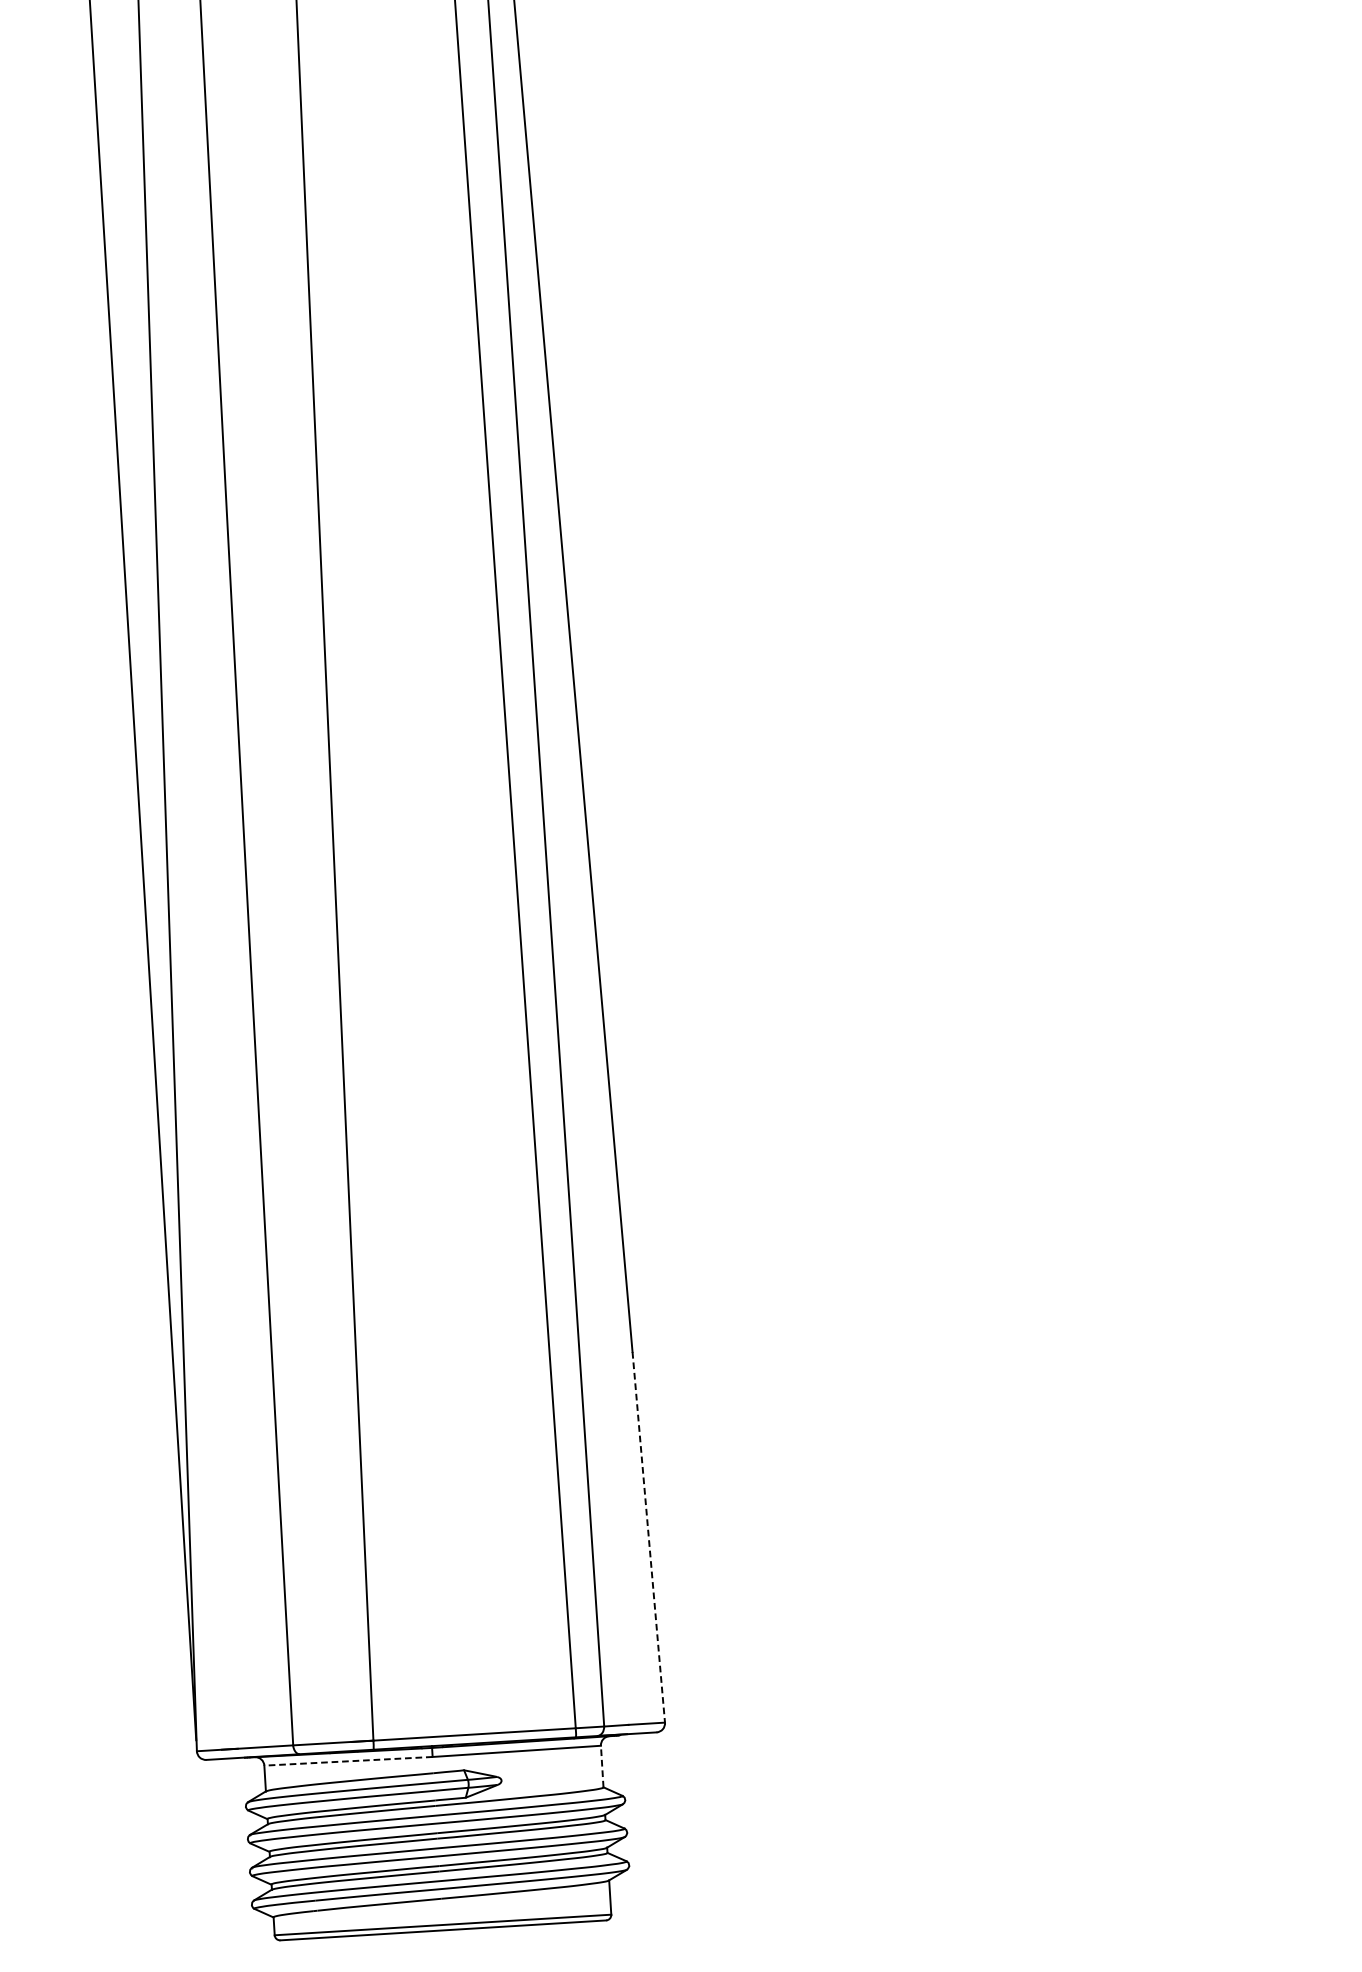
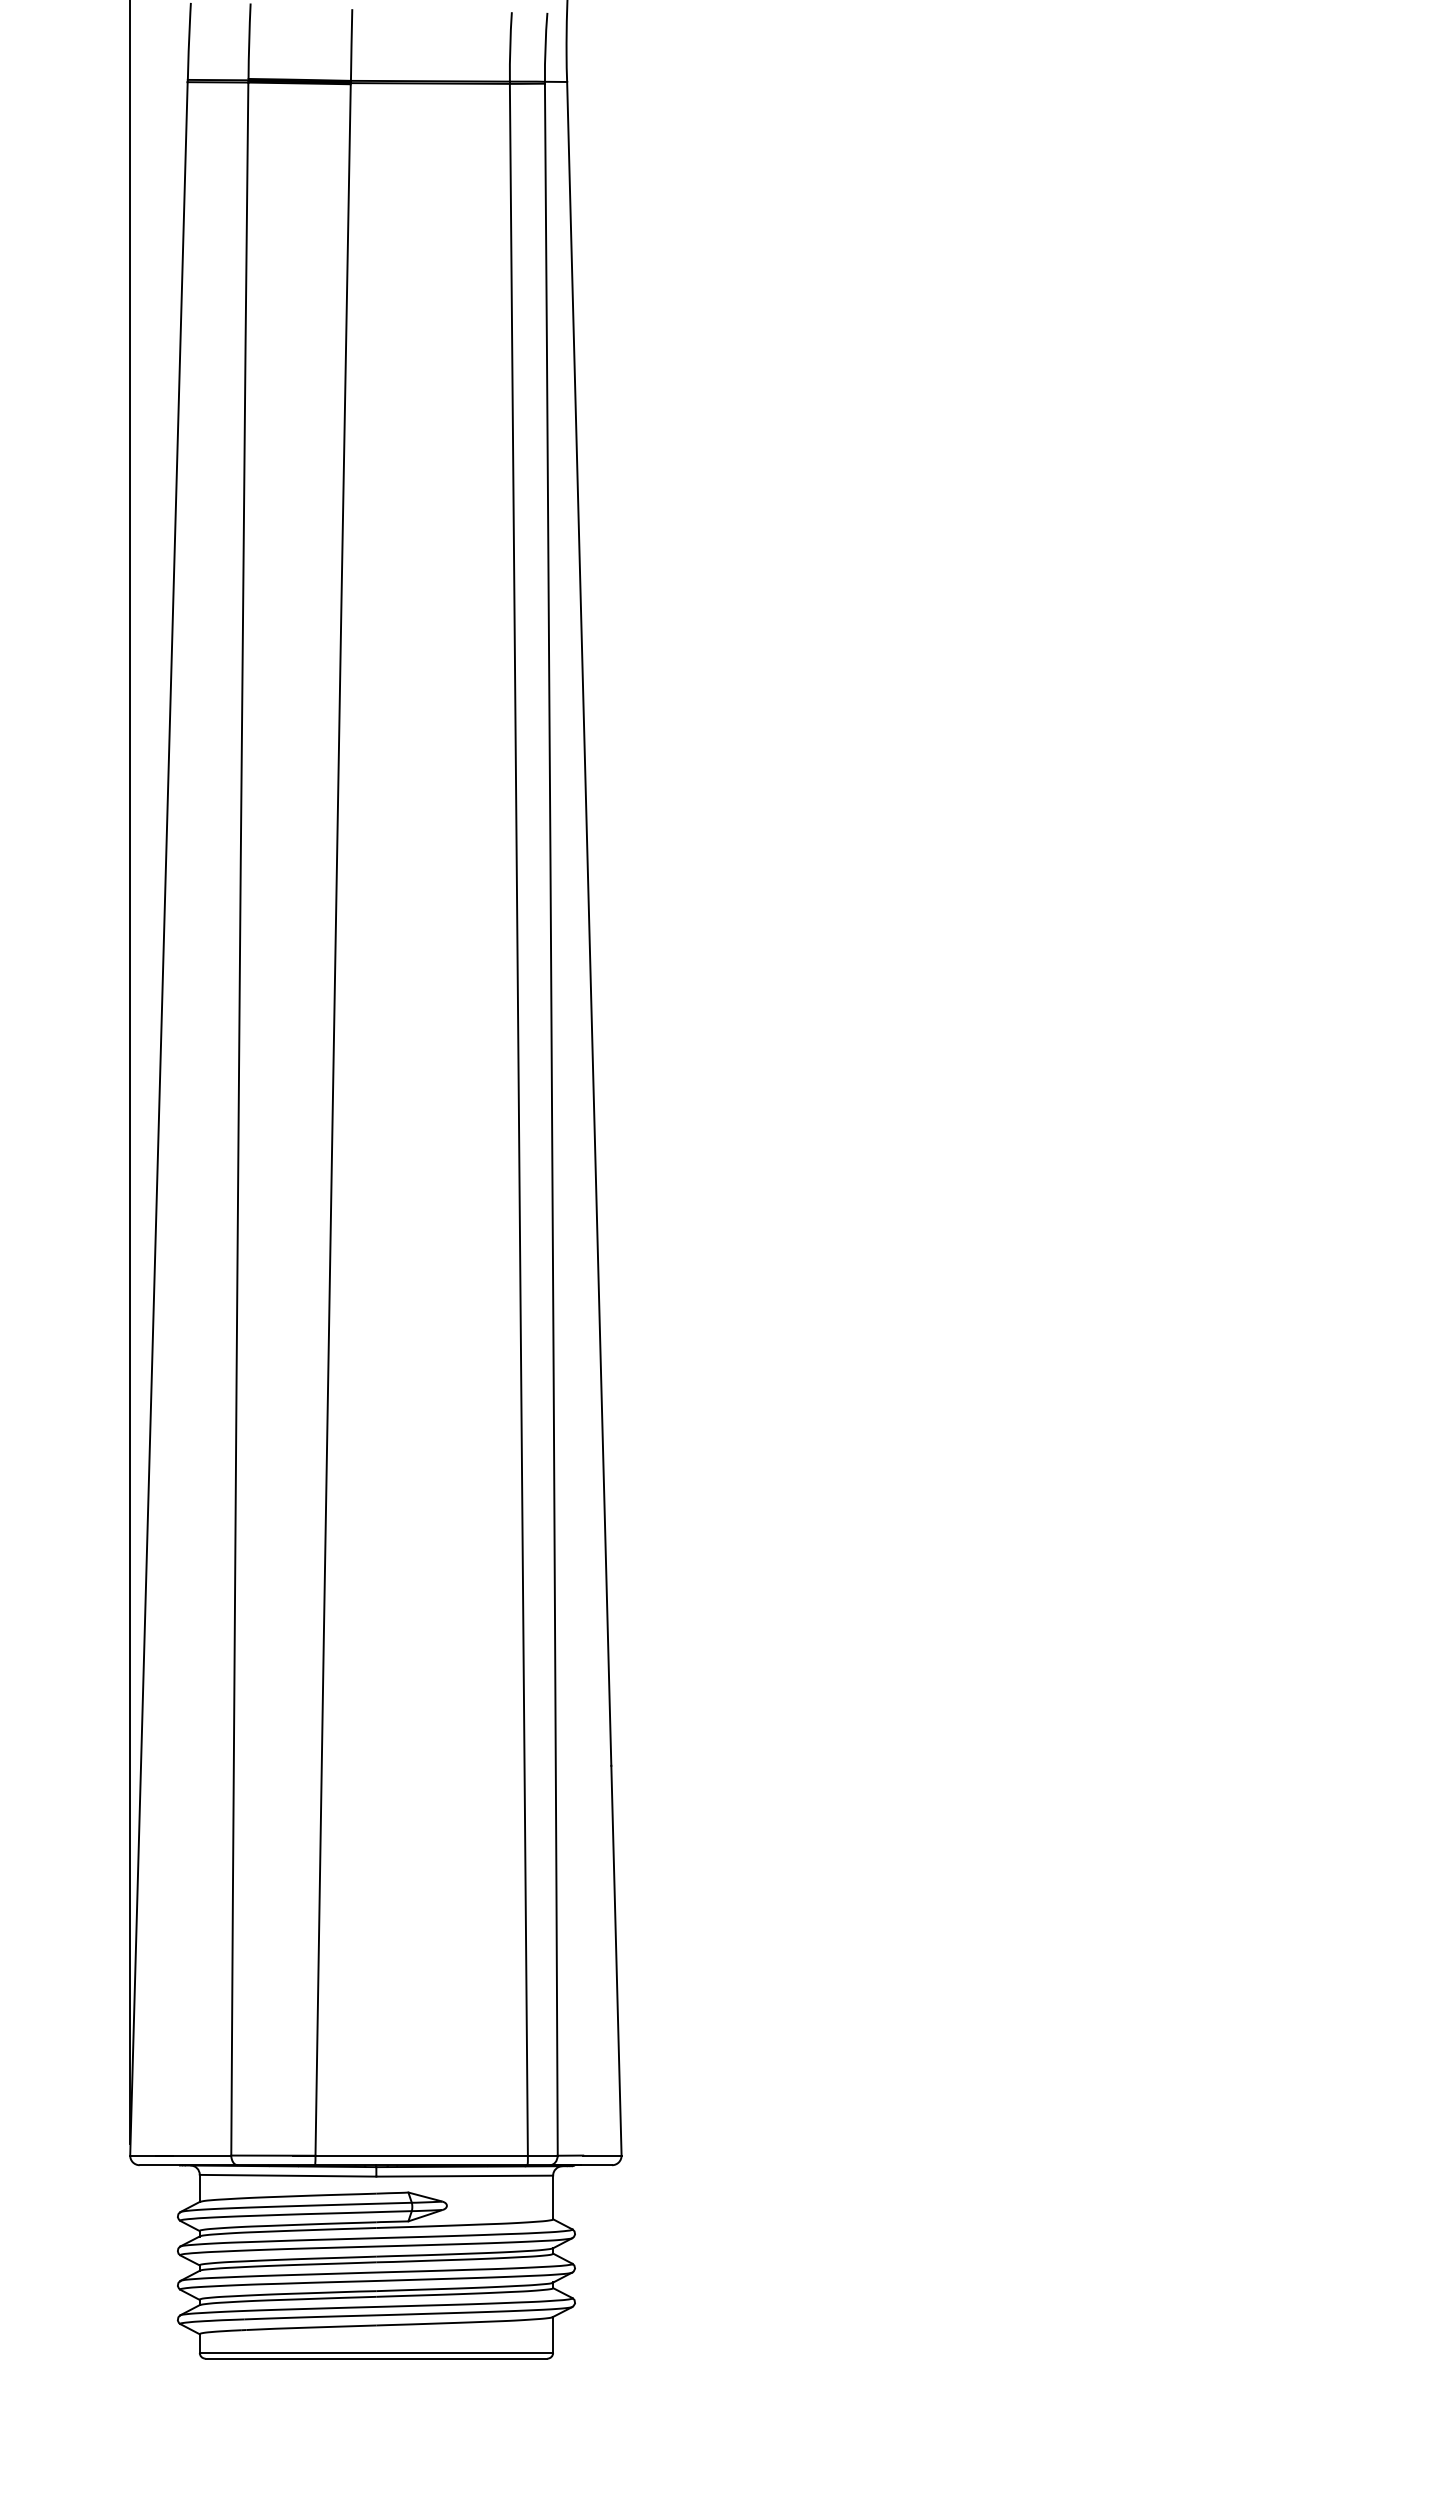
line: (648, 1537) -> (616, 1960), dashed -> solid
line: (347, 1761) -> (287, 2175), dashed -> solid
line: (602, 1766) -> (553, 2197), dashed -> solid

